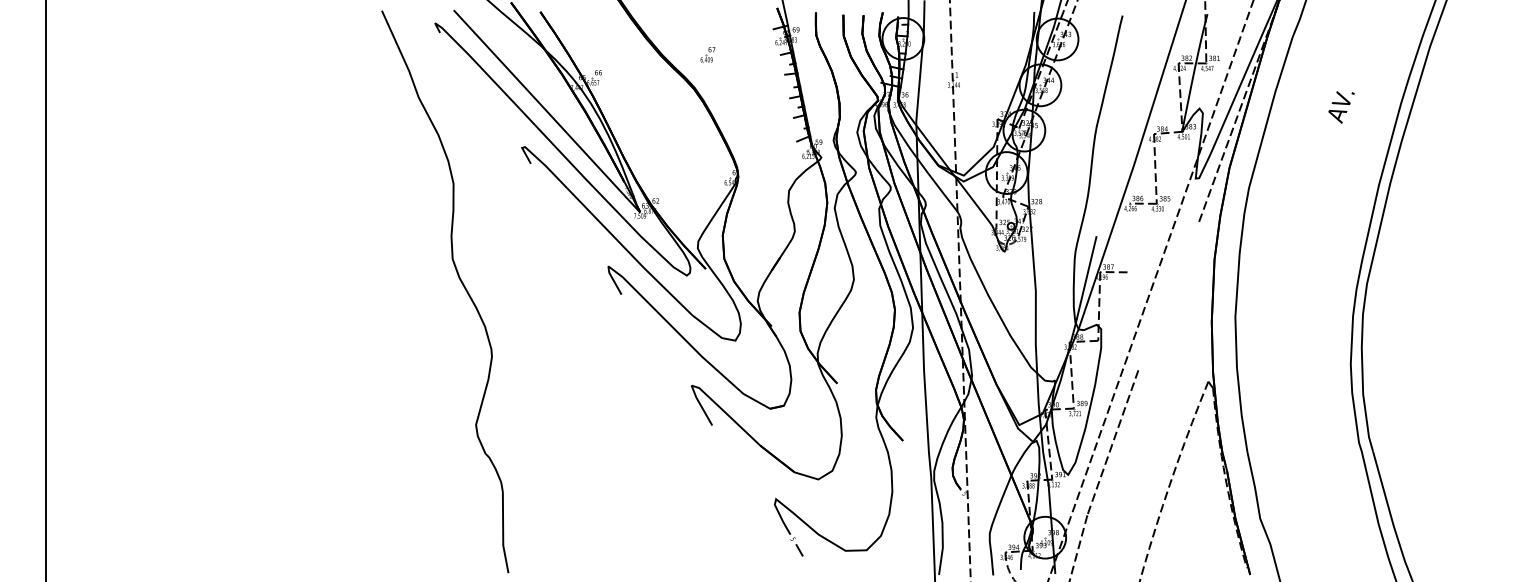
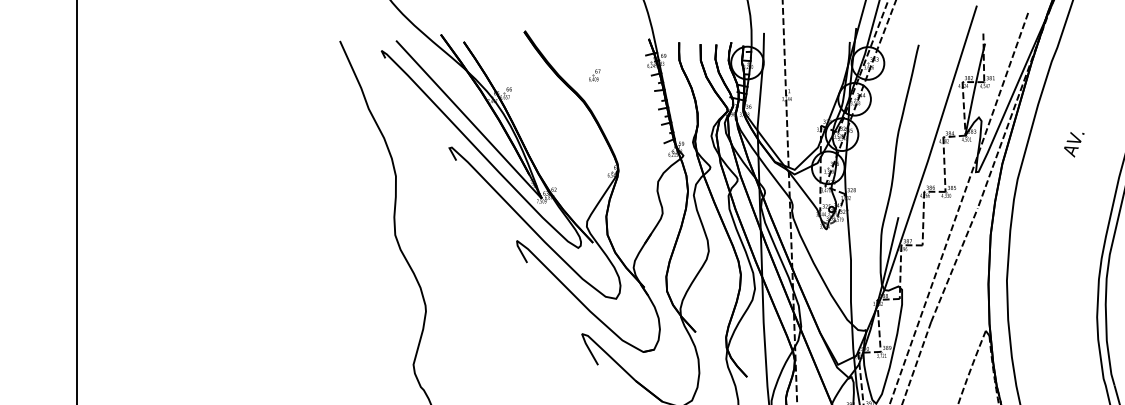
text: (1341, 107) -> (1074, 144), moved
line: (1128, 237) -> (923, 218), added
line: (1168, 297) -> (954, 265), added

